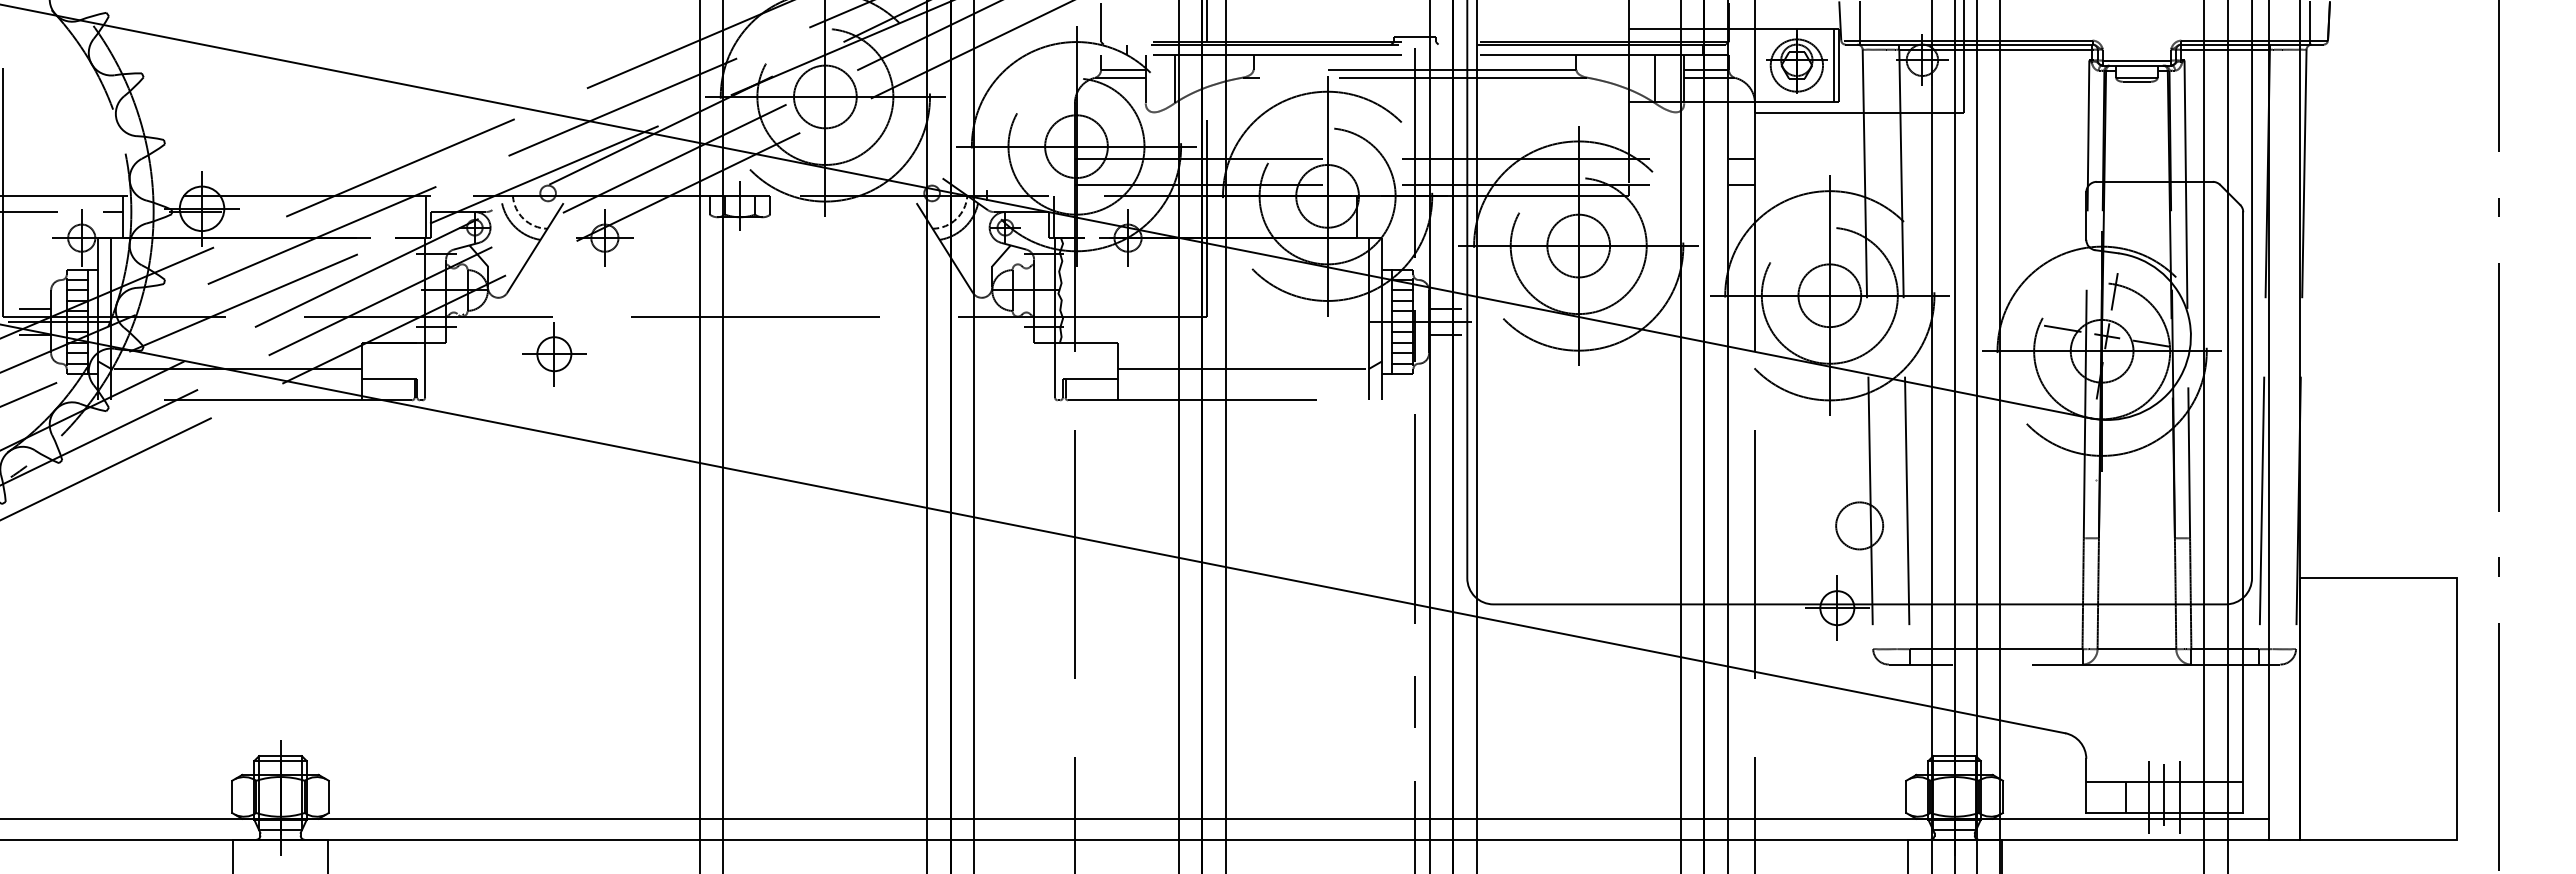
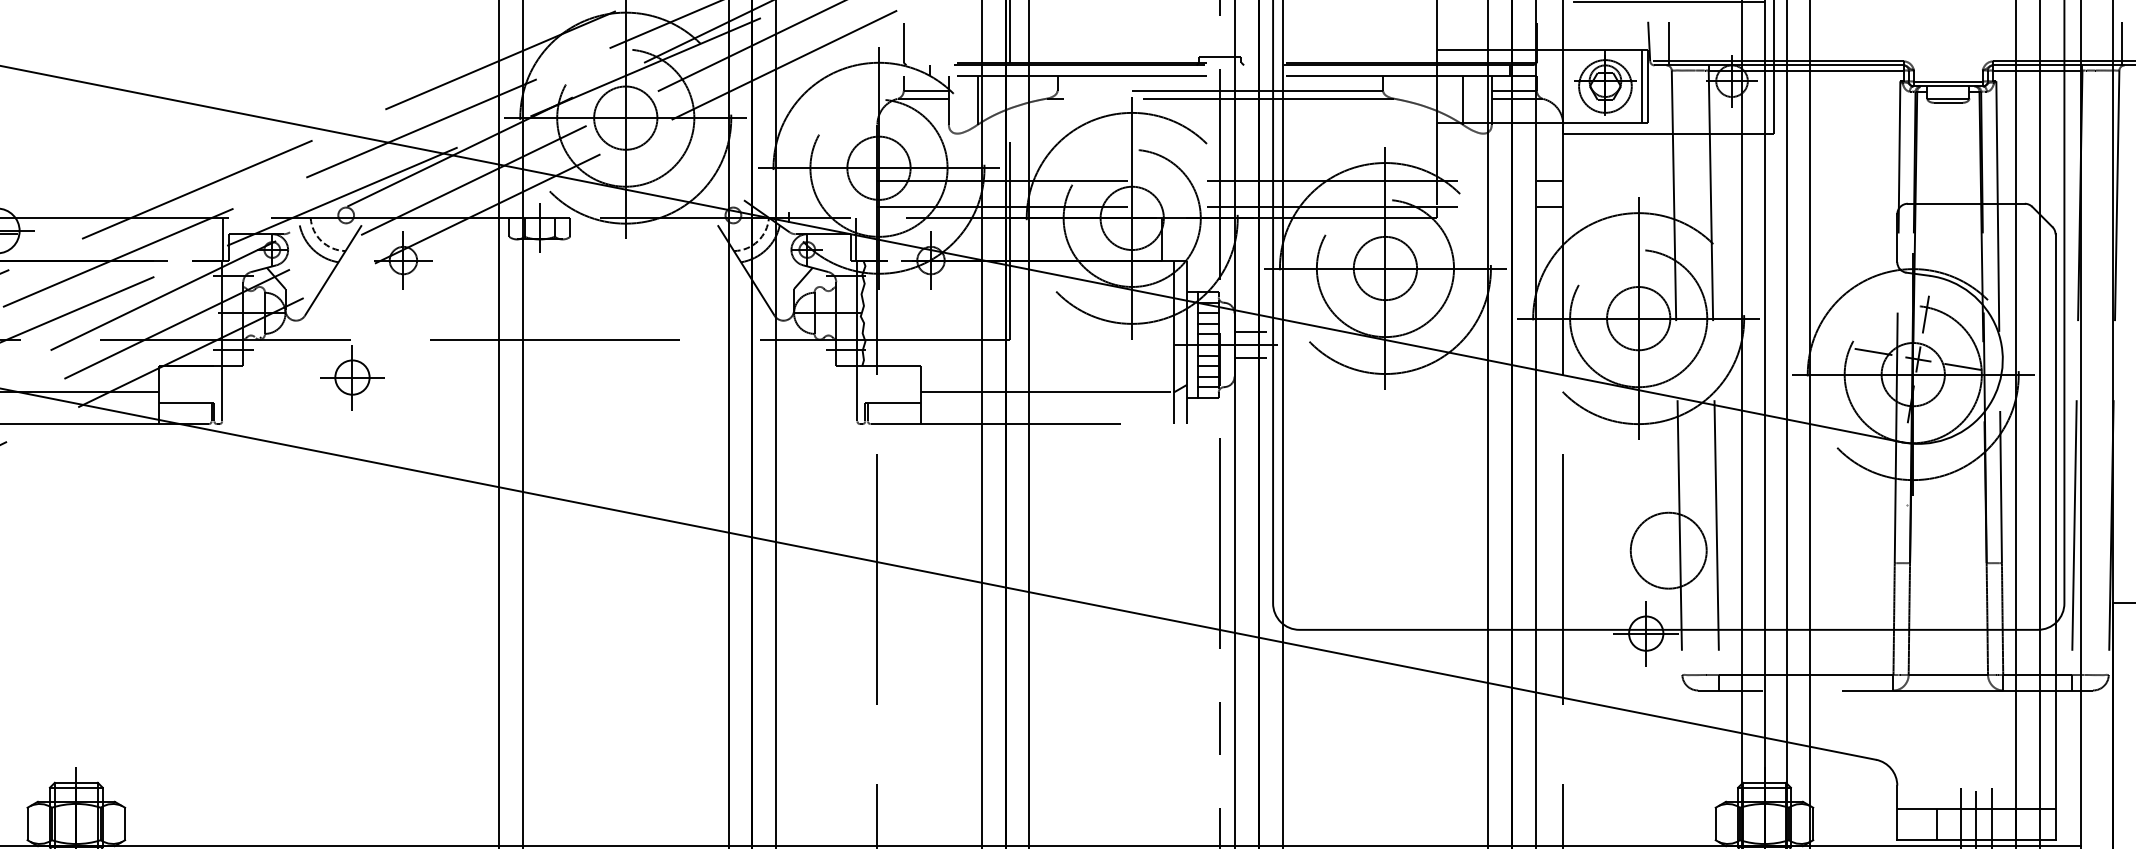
circle: (1859, 525) -> (1668, 550), size x1.6

